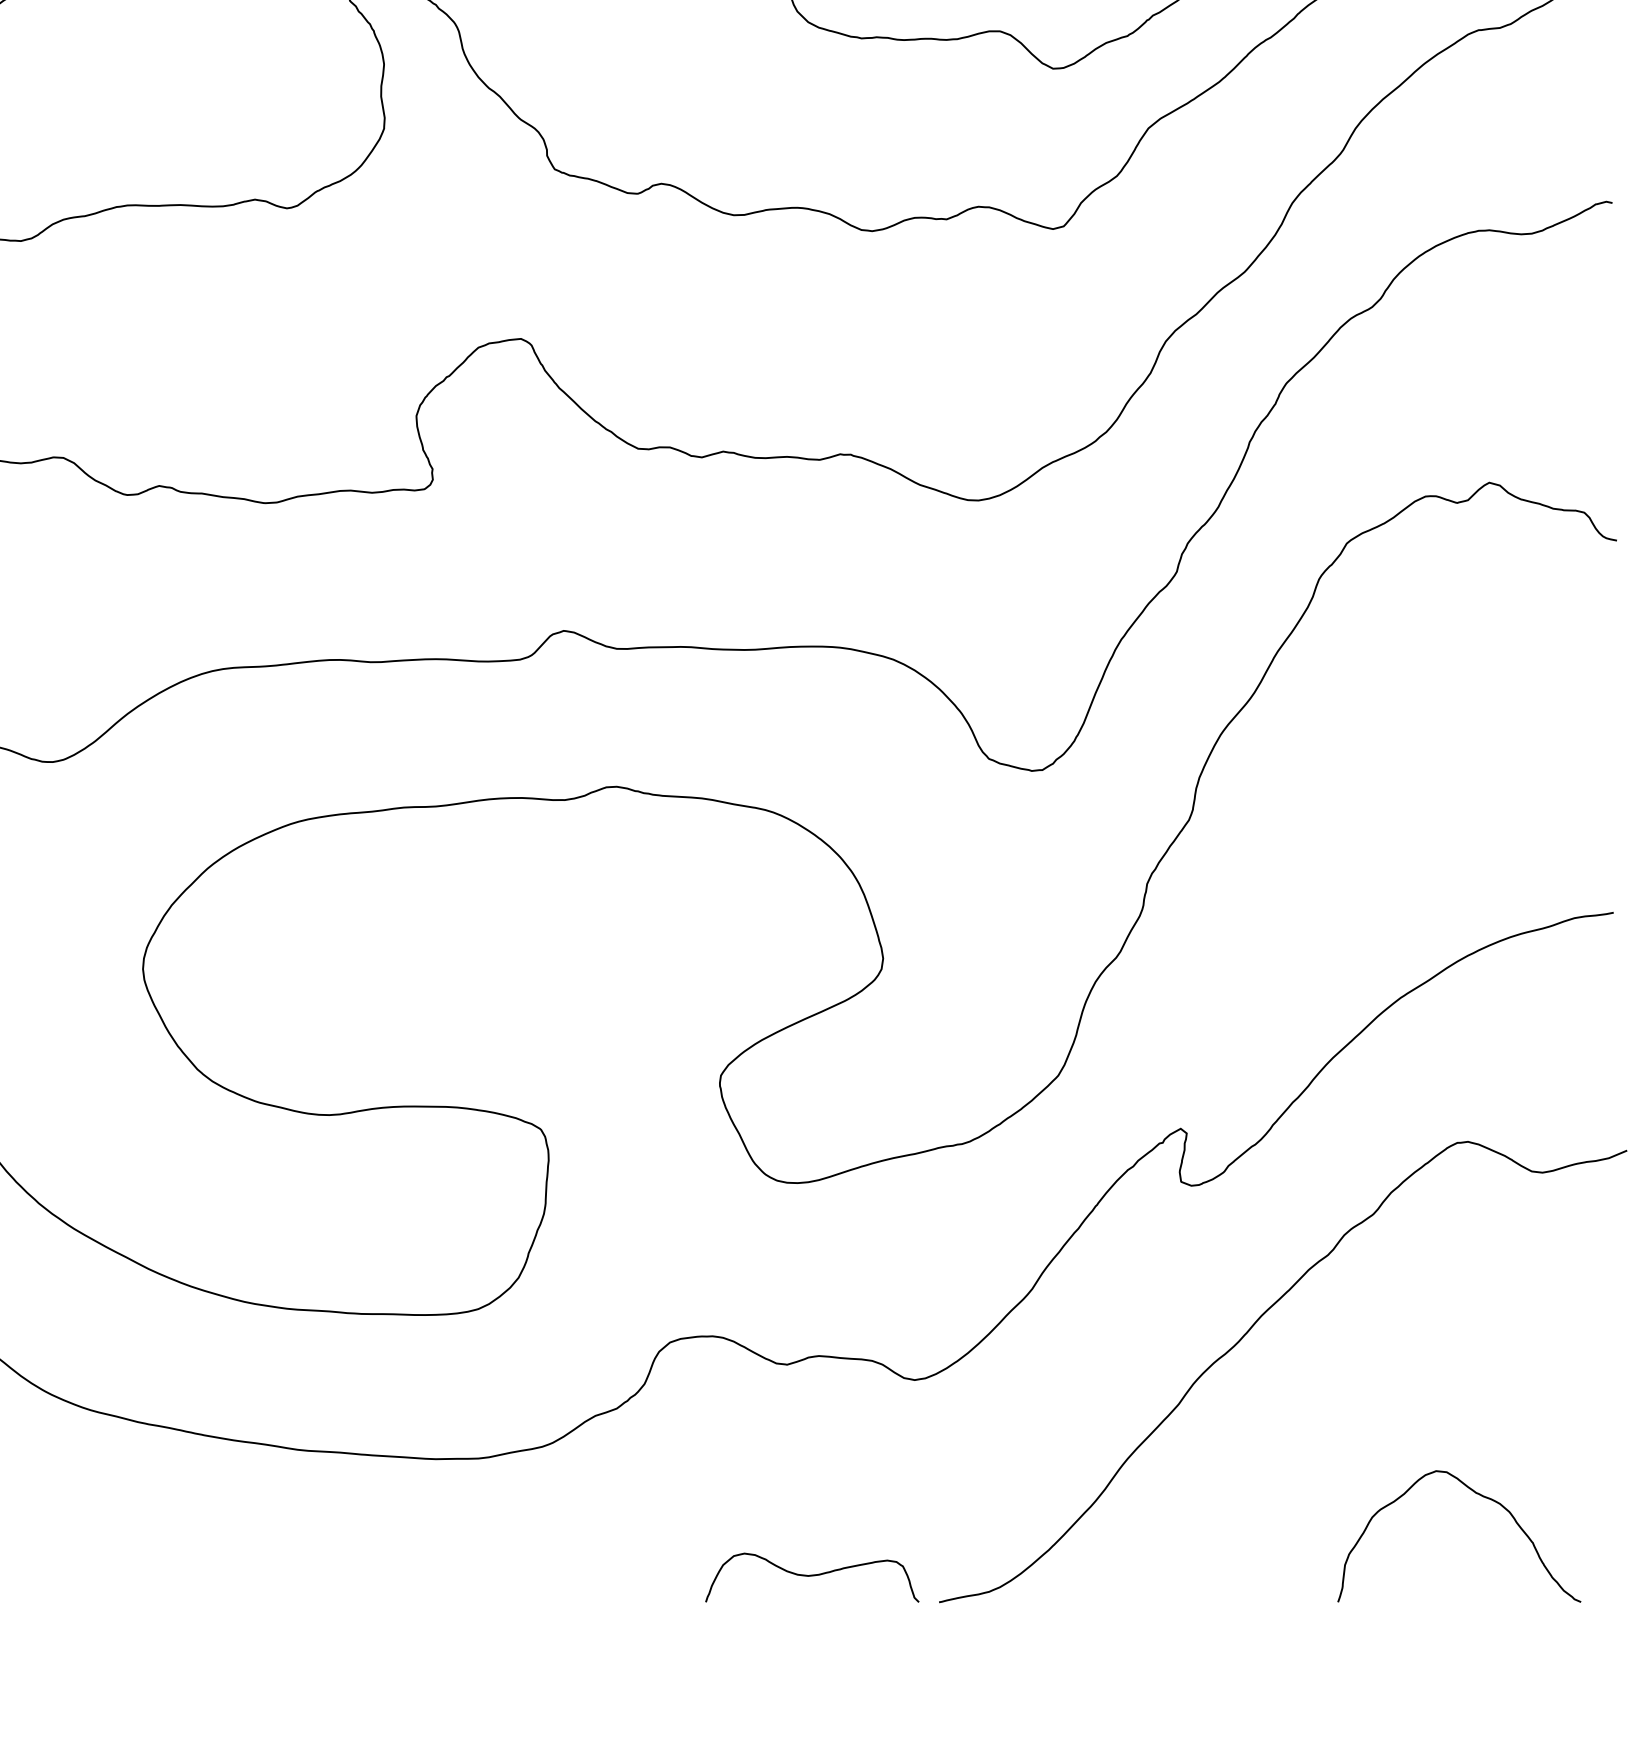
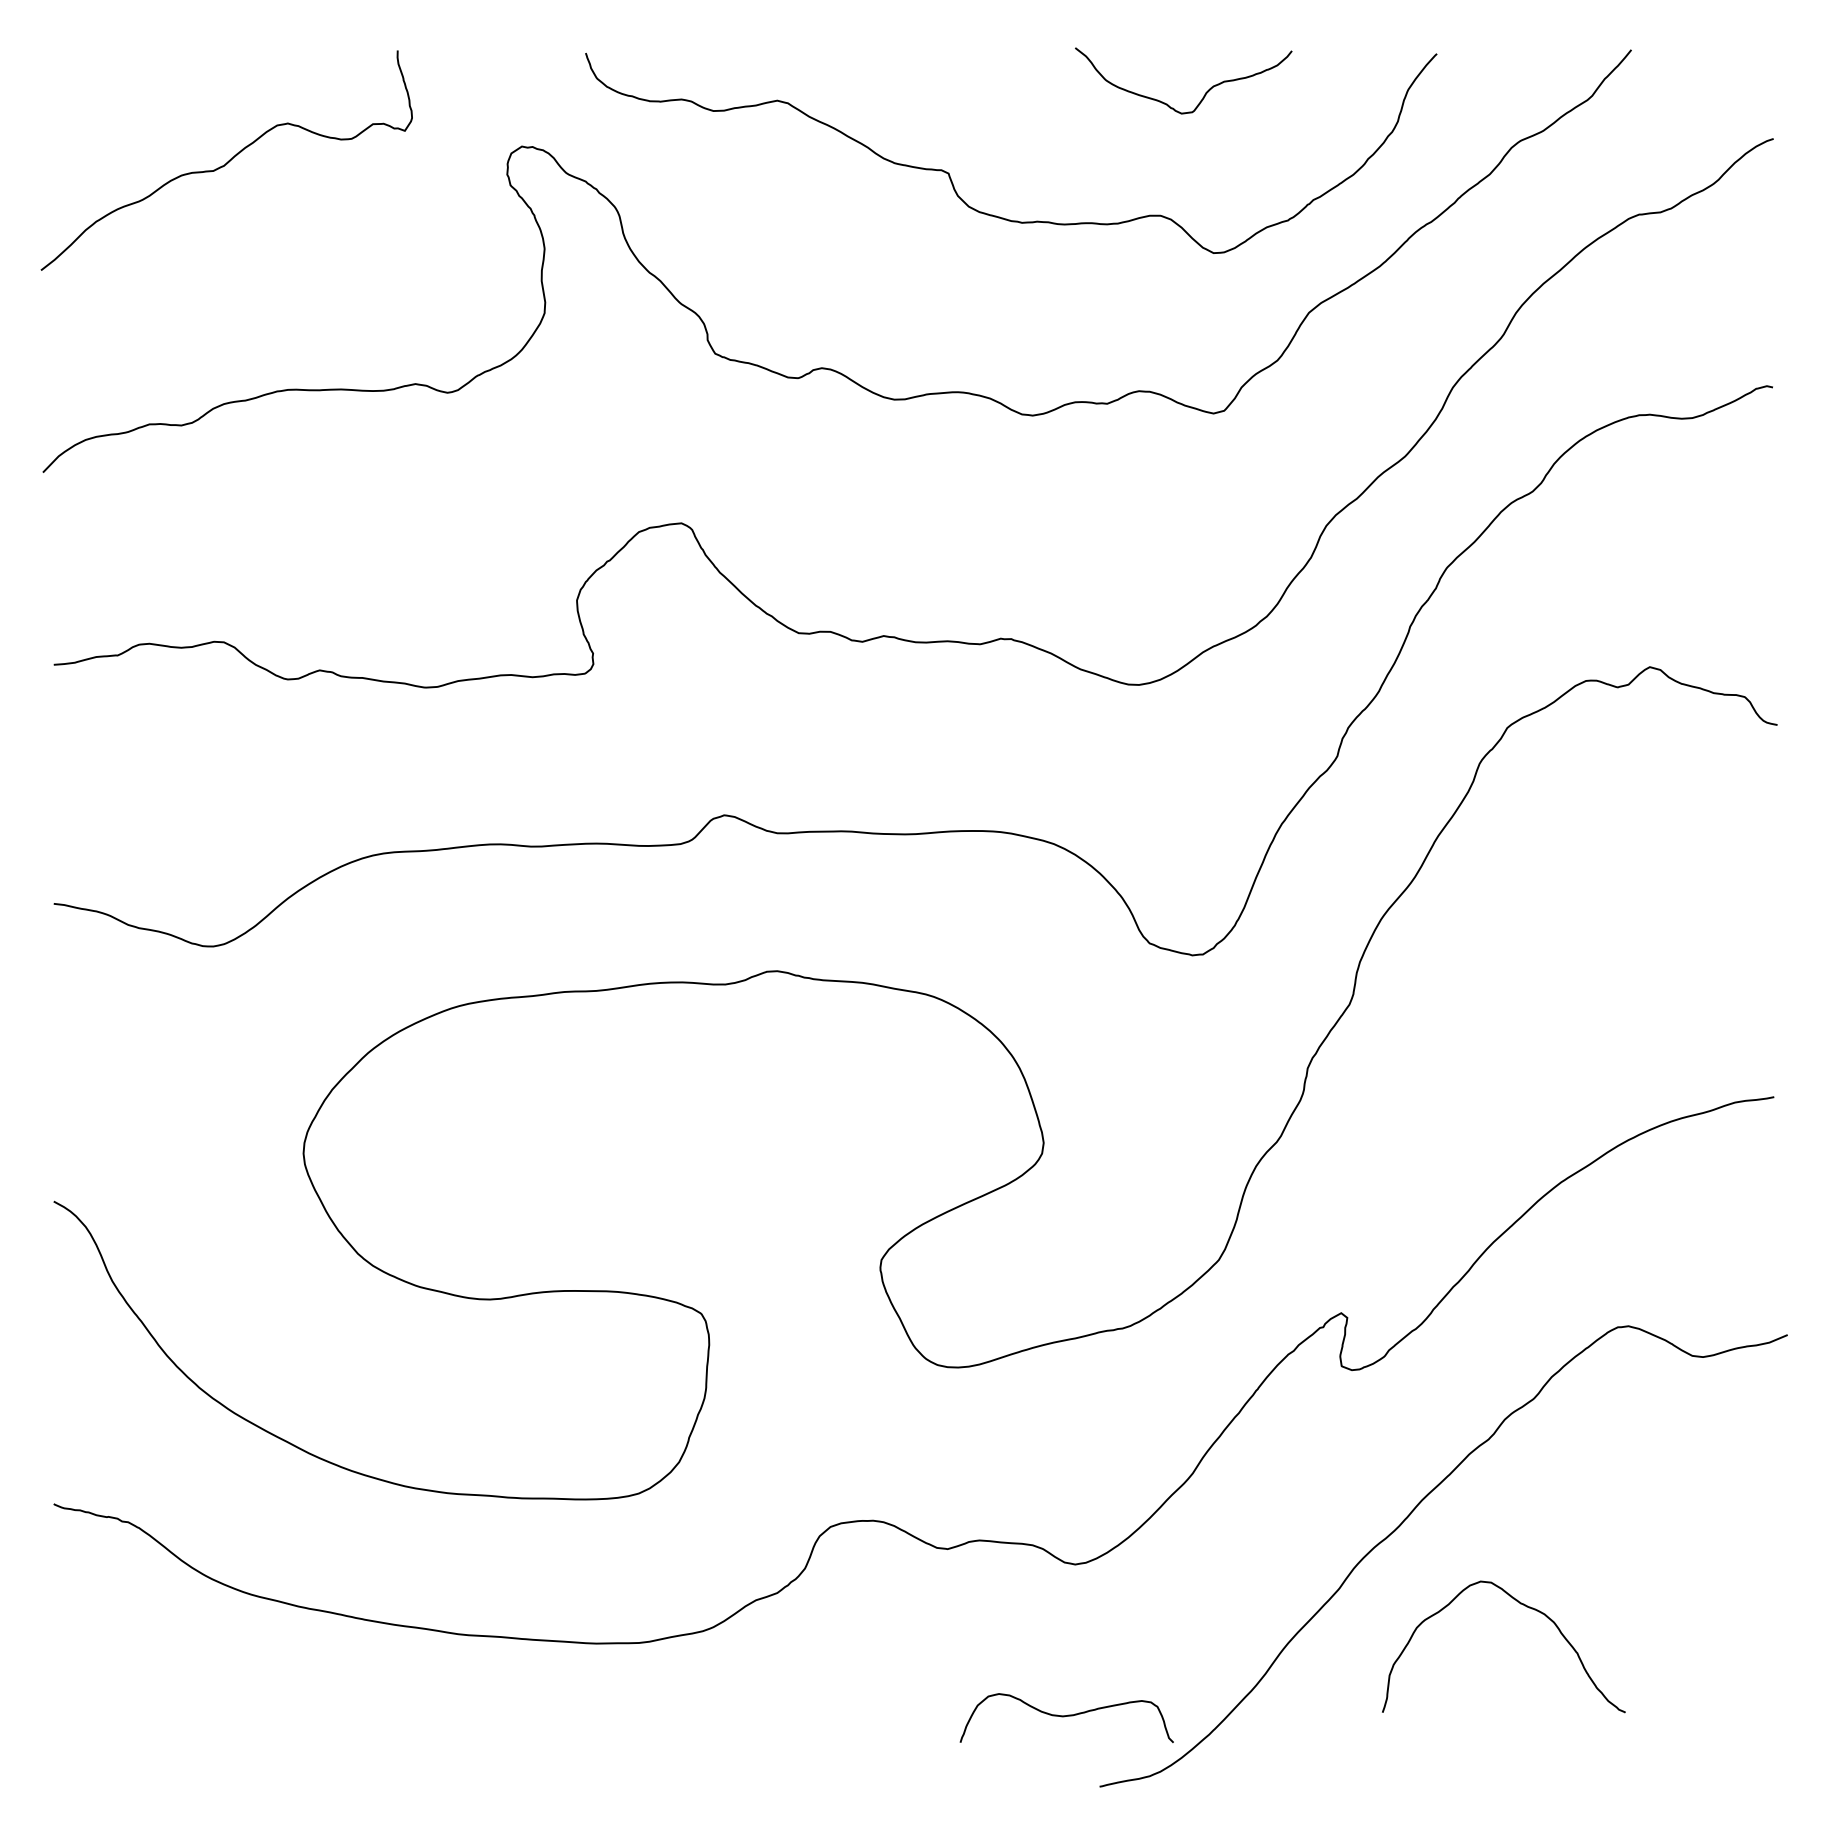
curve: (1481, 1497) -> (1526, 1607), moved
curve: (811, 1576) -> (1066, 1716), moved

